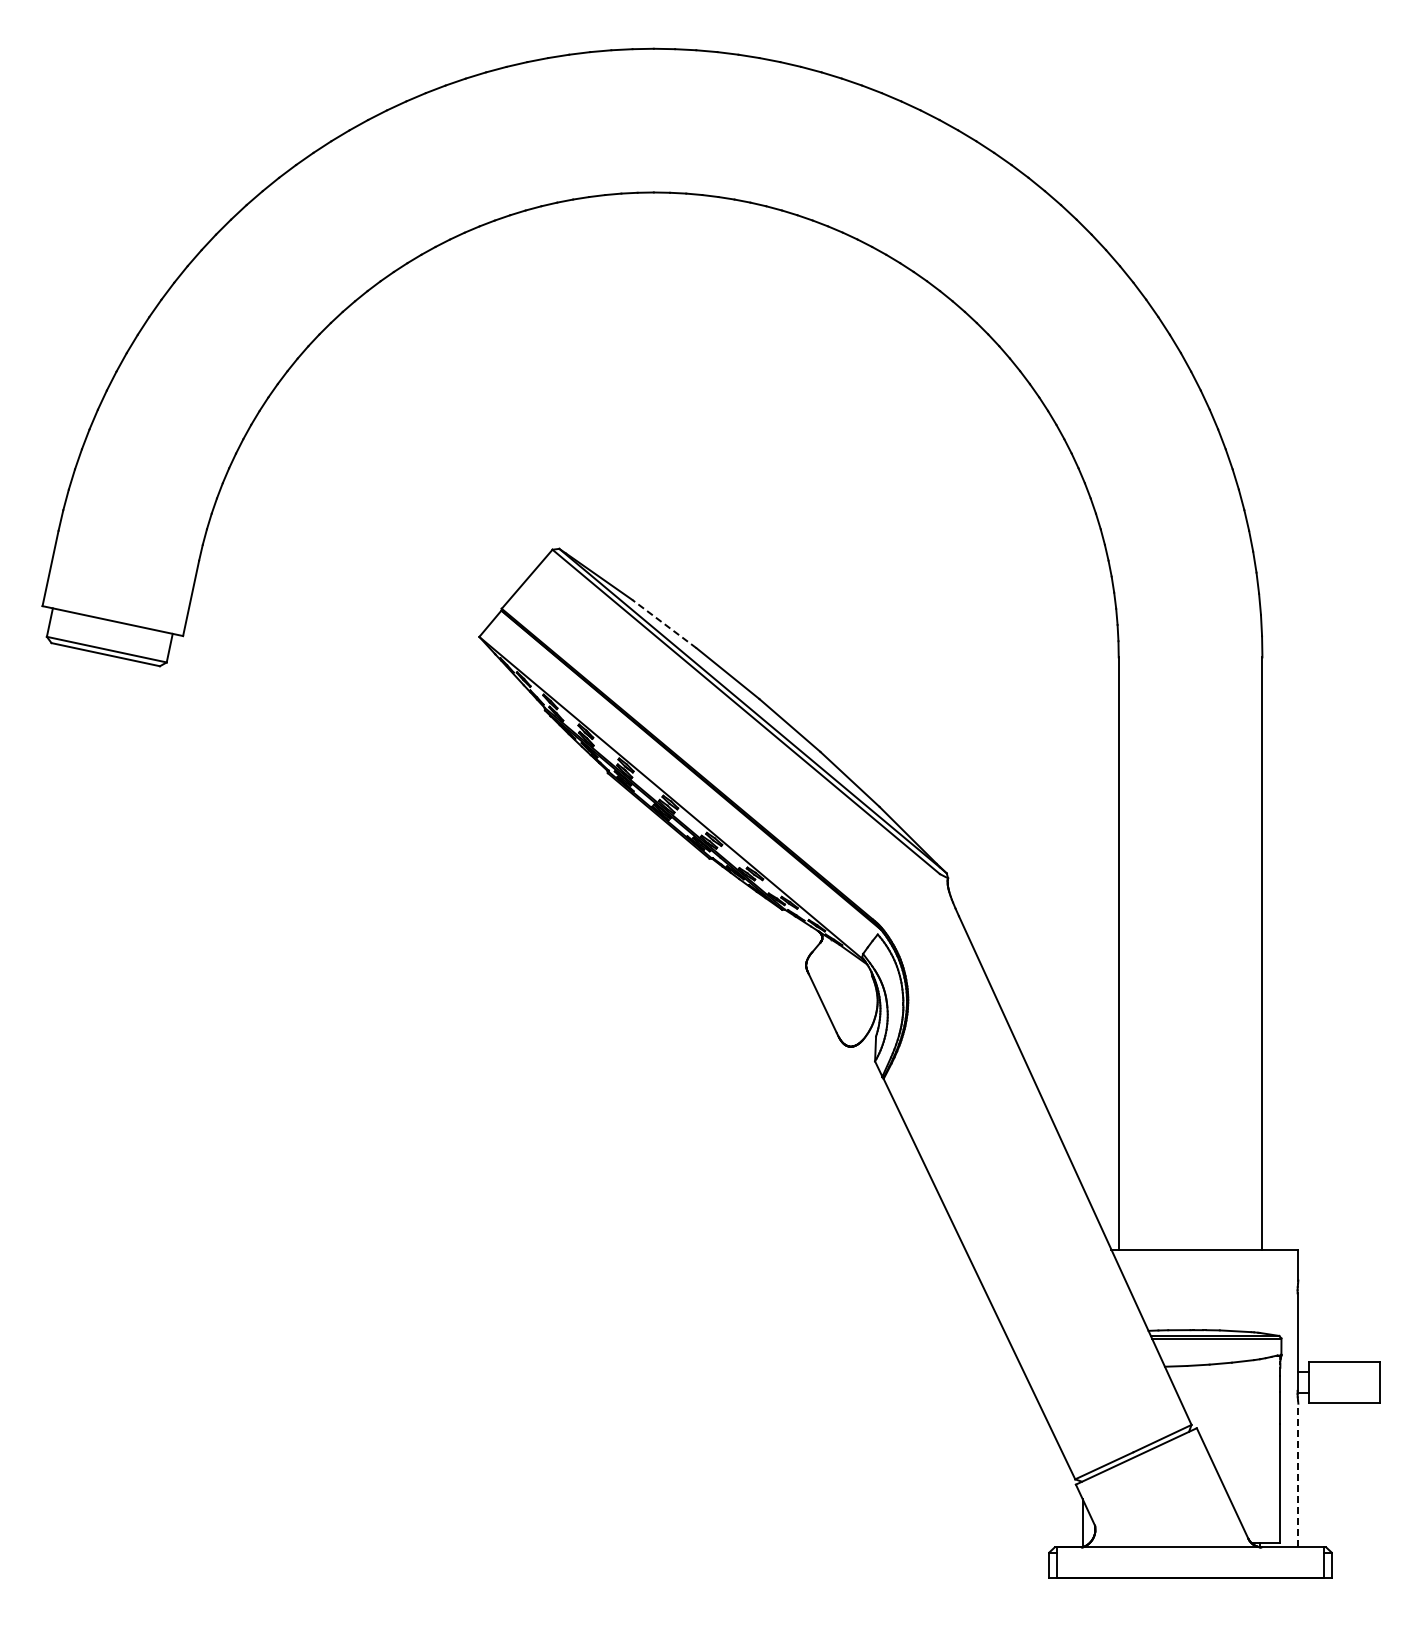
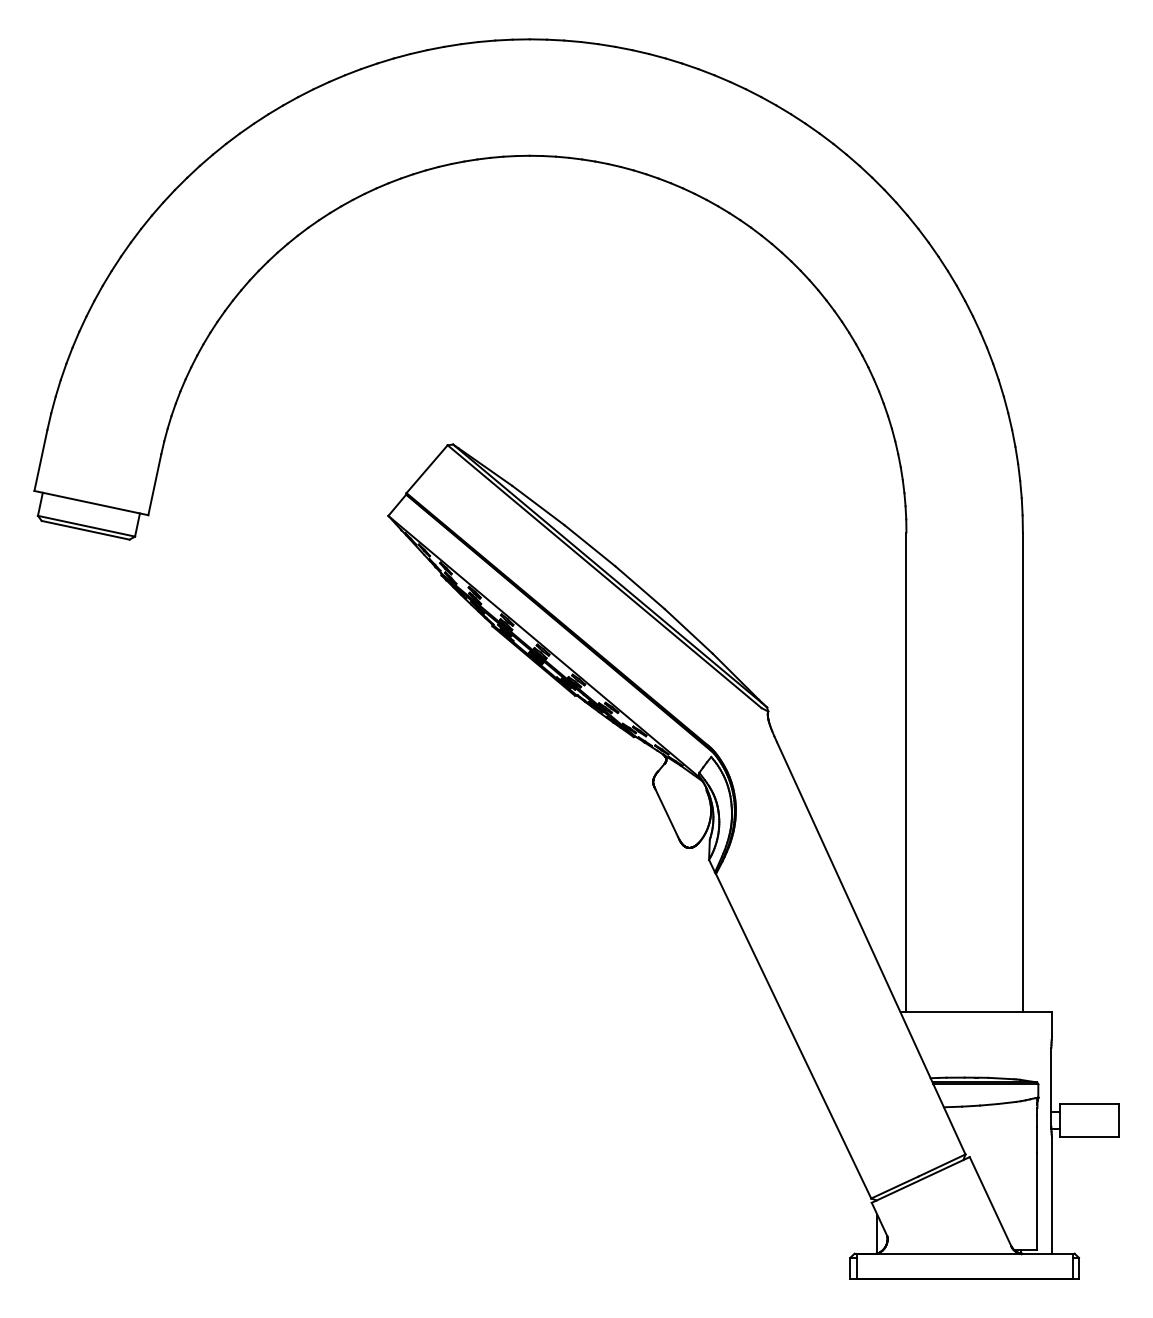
line: (664, 623) -> (538, 505), dashed -> solid
line: (1298, 1475) -> (1052, 1195), dashed -> solid

